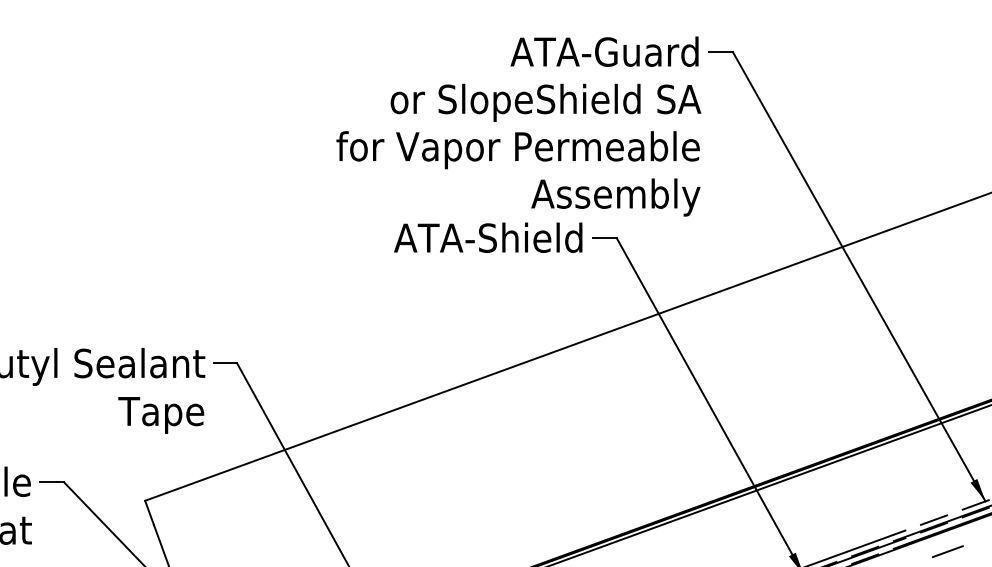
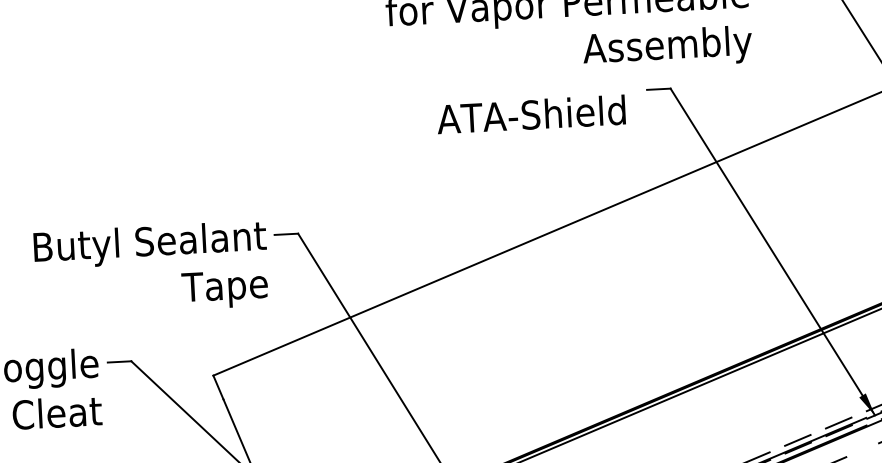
text: (488, 237) -> (531, 114), moved

